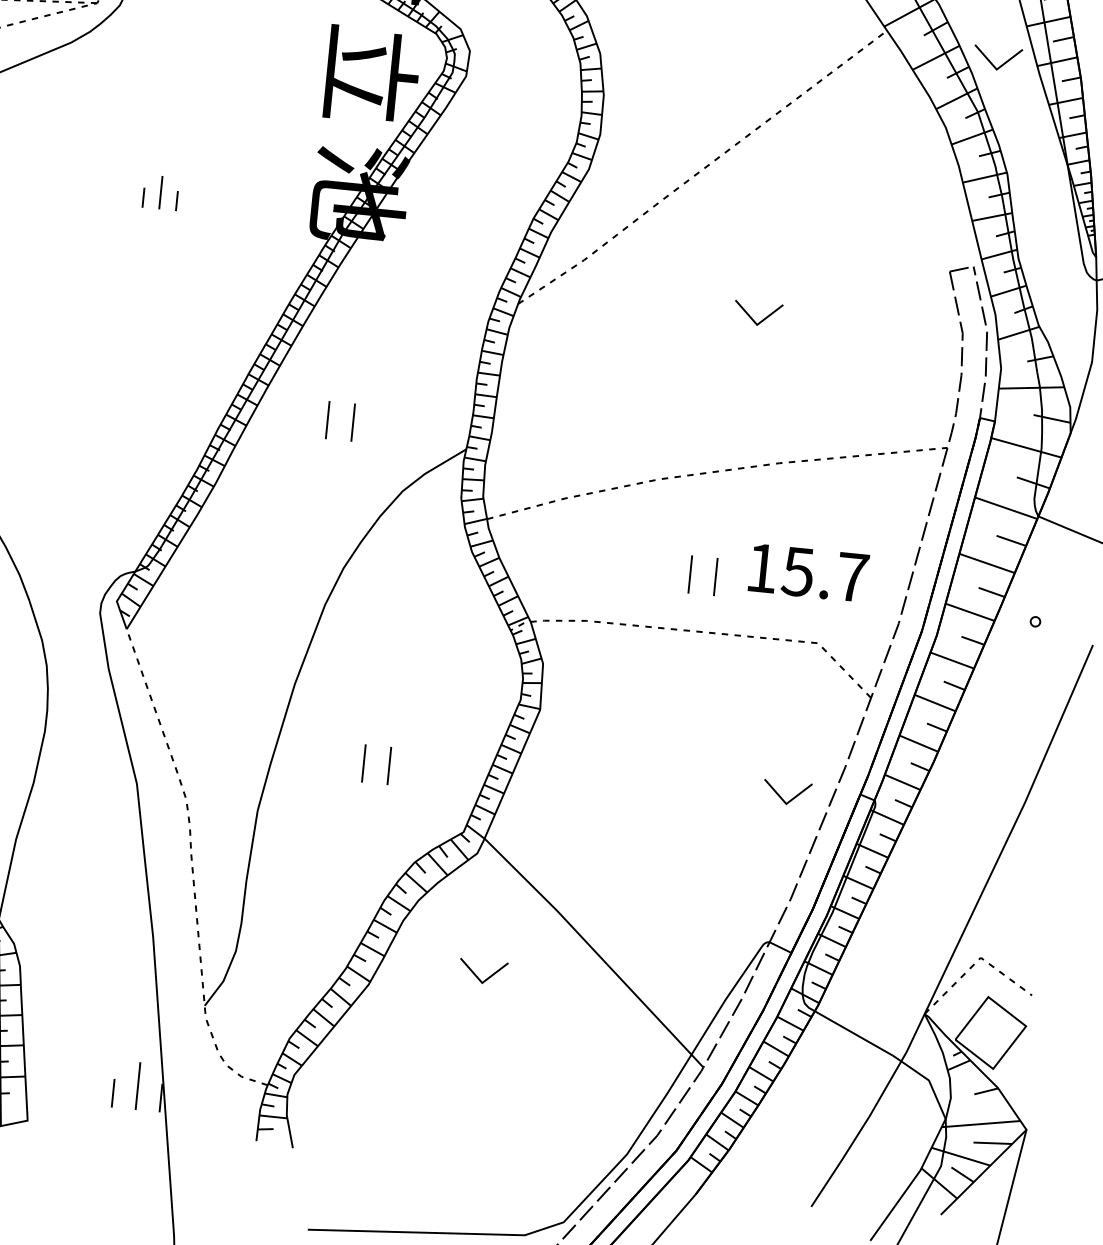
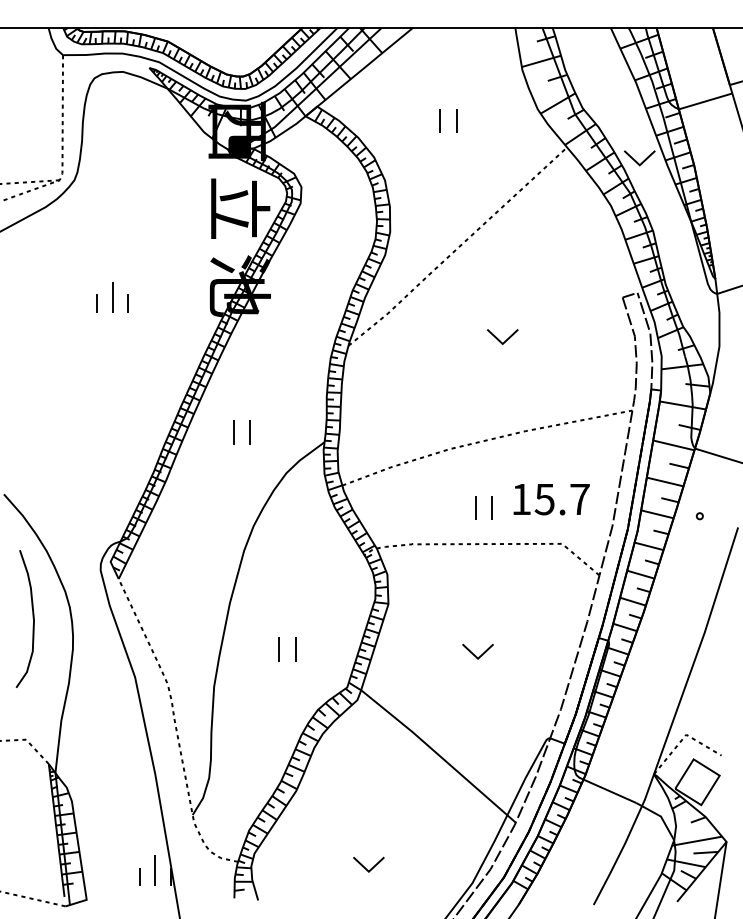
part: (160, 192) -> (112, 297), size x1.43
part: (786, 792) -> (477, 651), moved
part: (482, 971) -> (368, 864), moved

